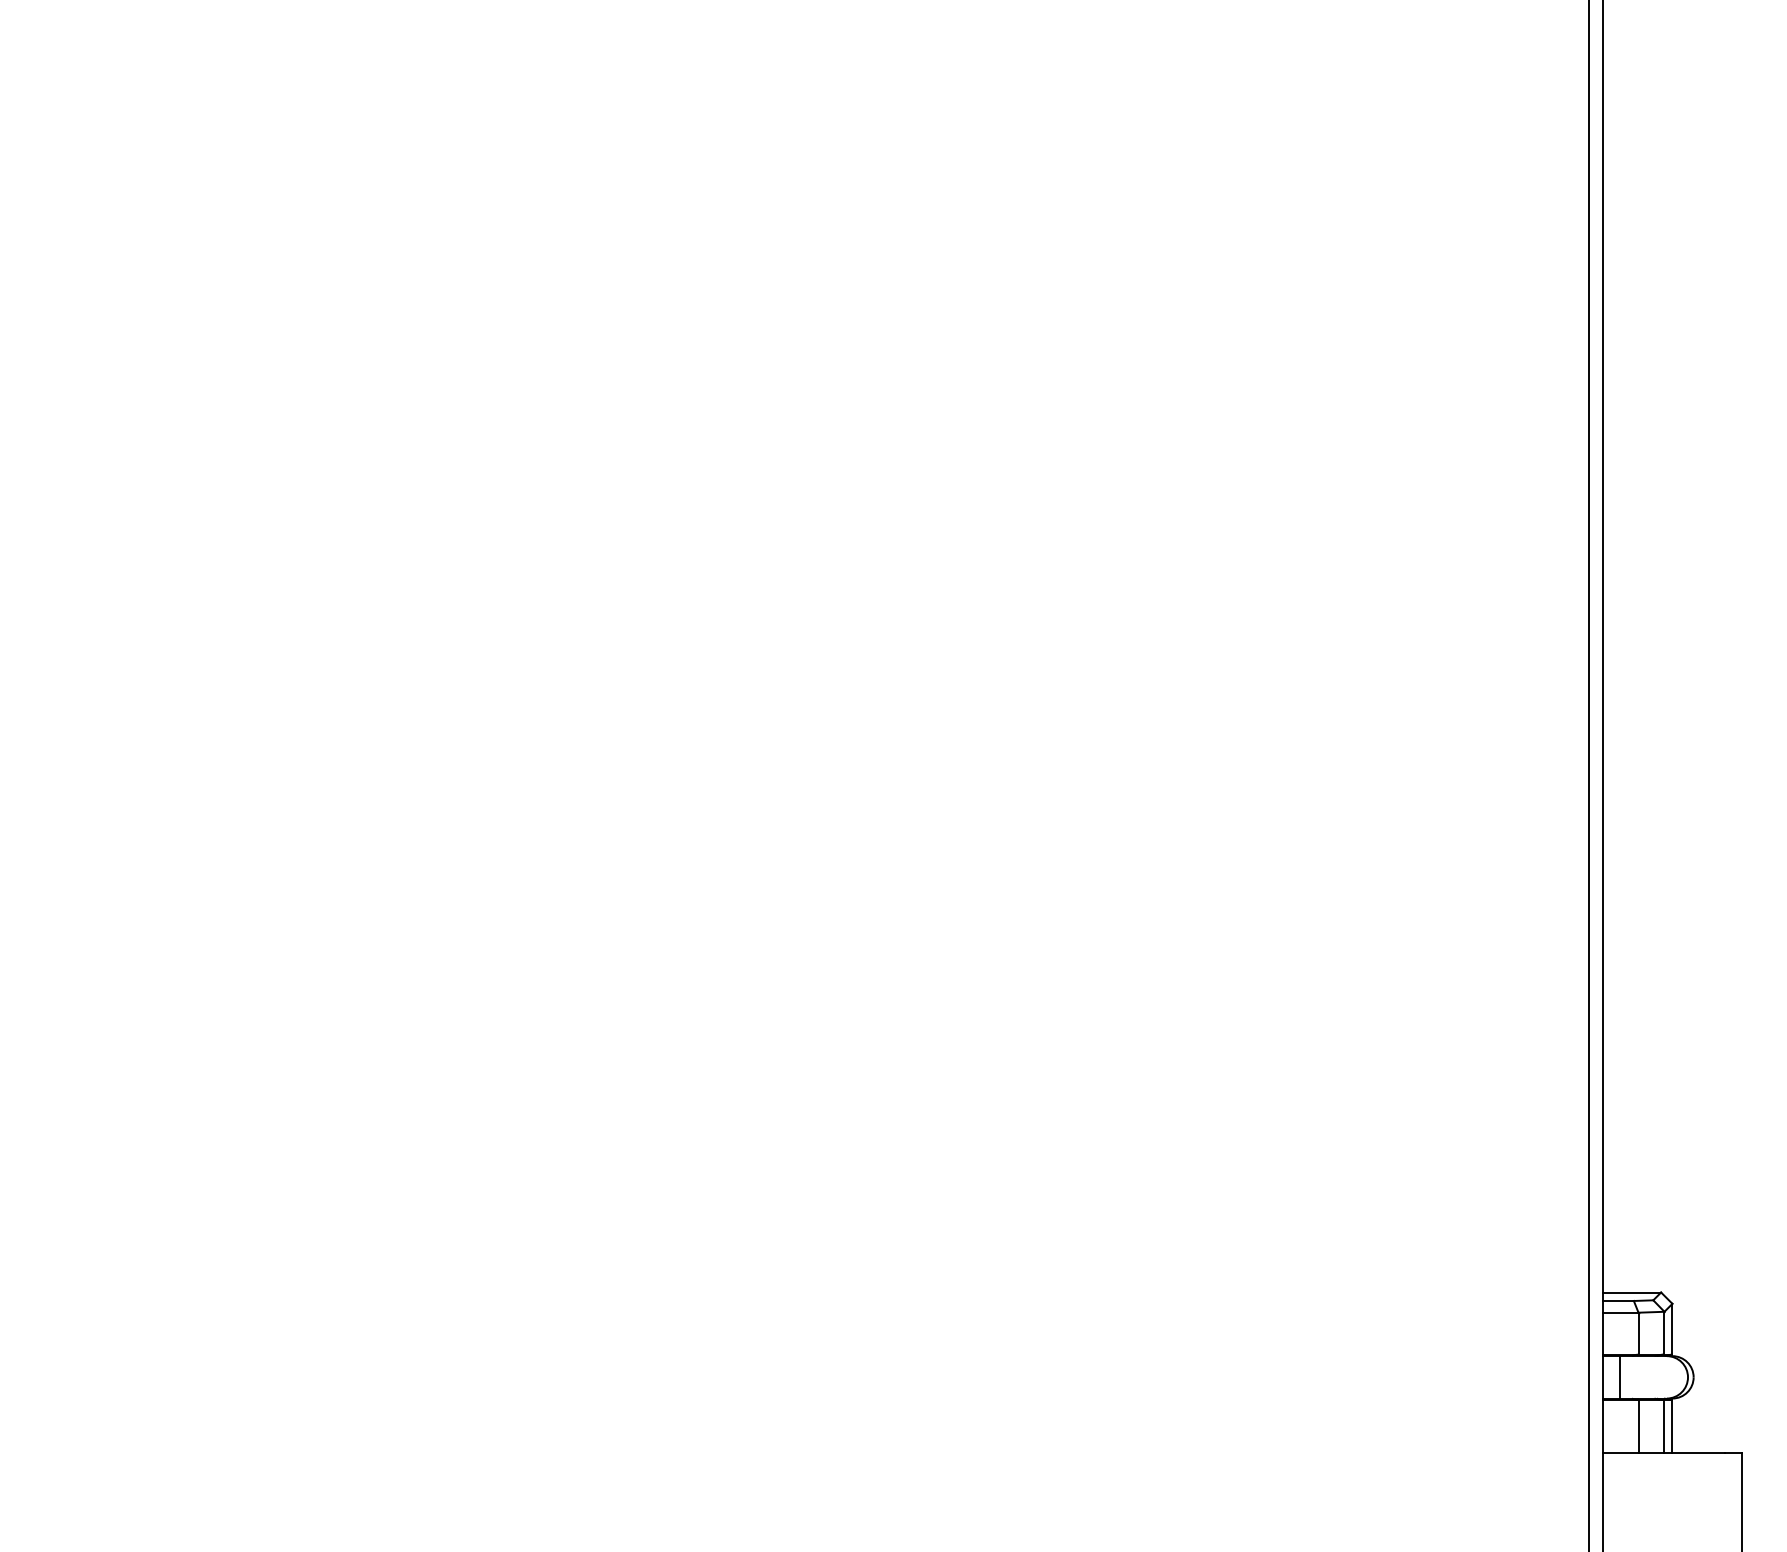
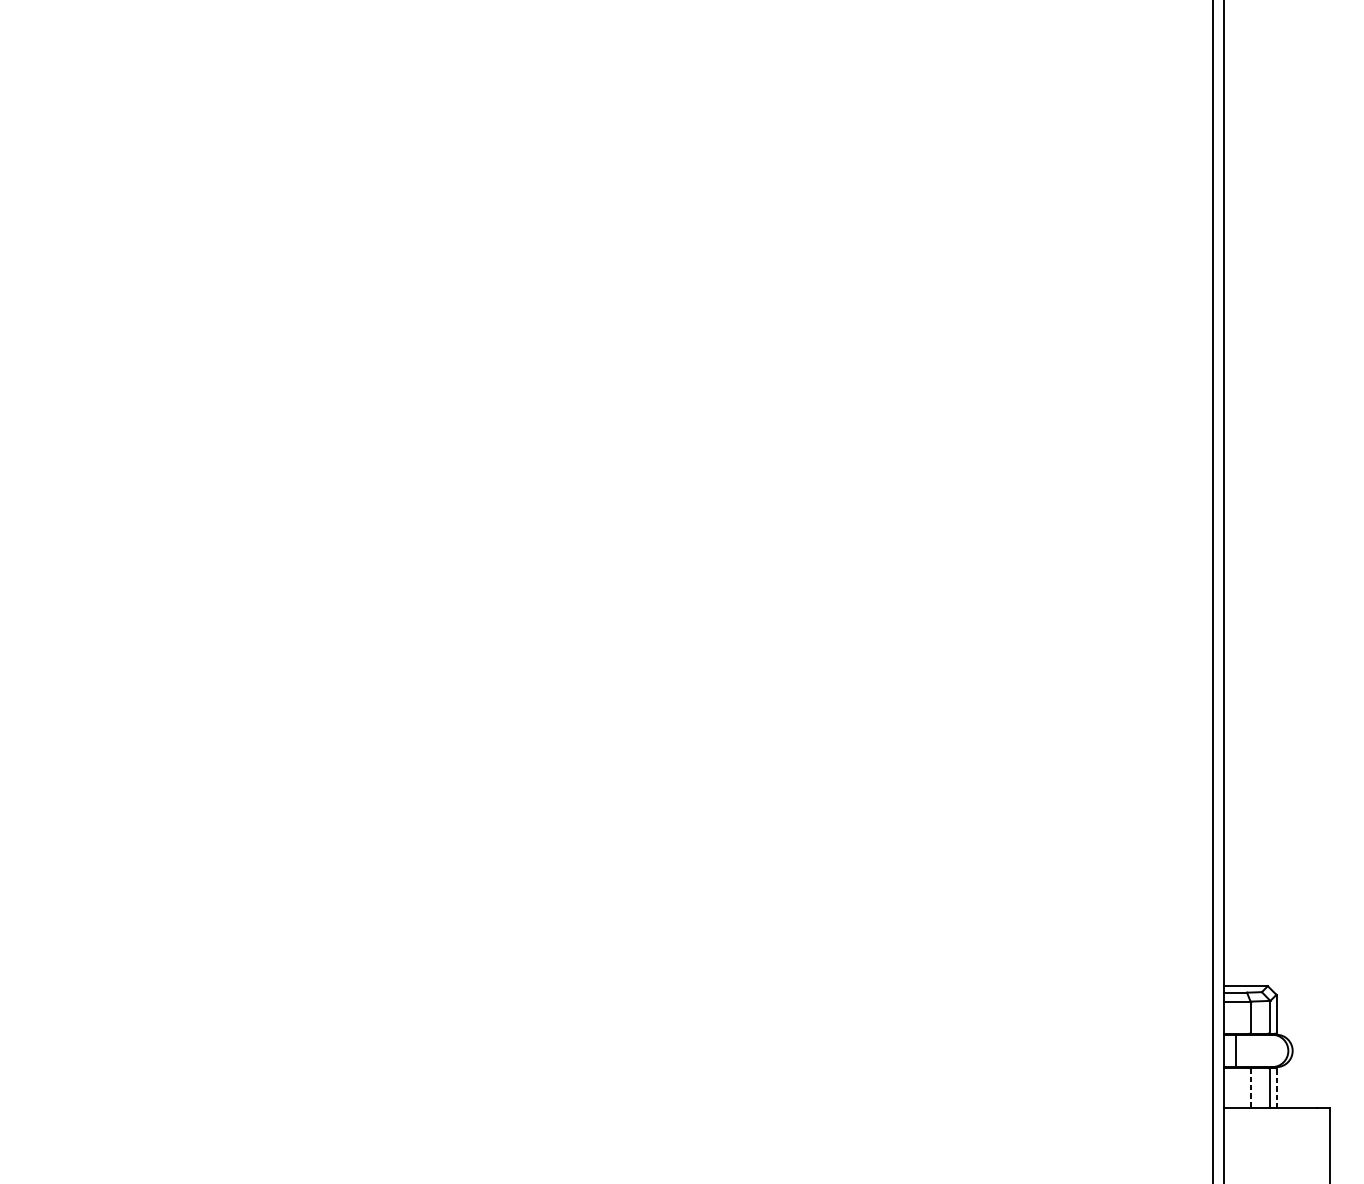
line: (1672, 1425) -> (1276, 1087), solid -> dashed
line: (1638, 1426) -> (1250, 1088), solid -> dashed

